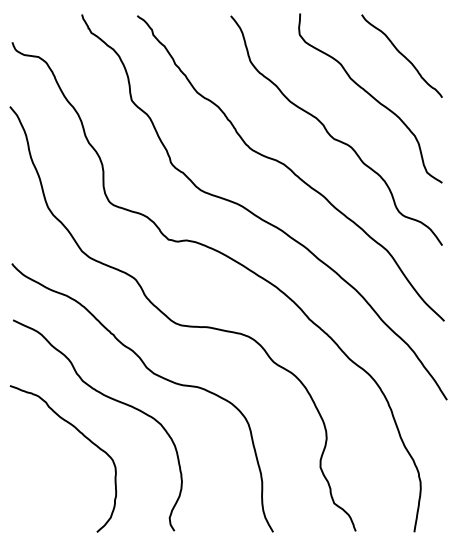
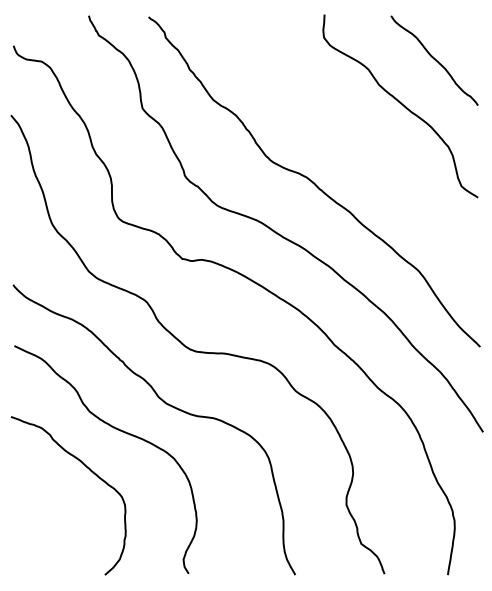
curve: (331, 135) -> (358, 146), removed

